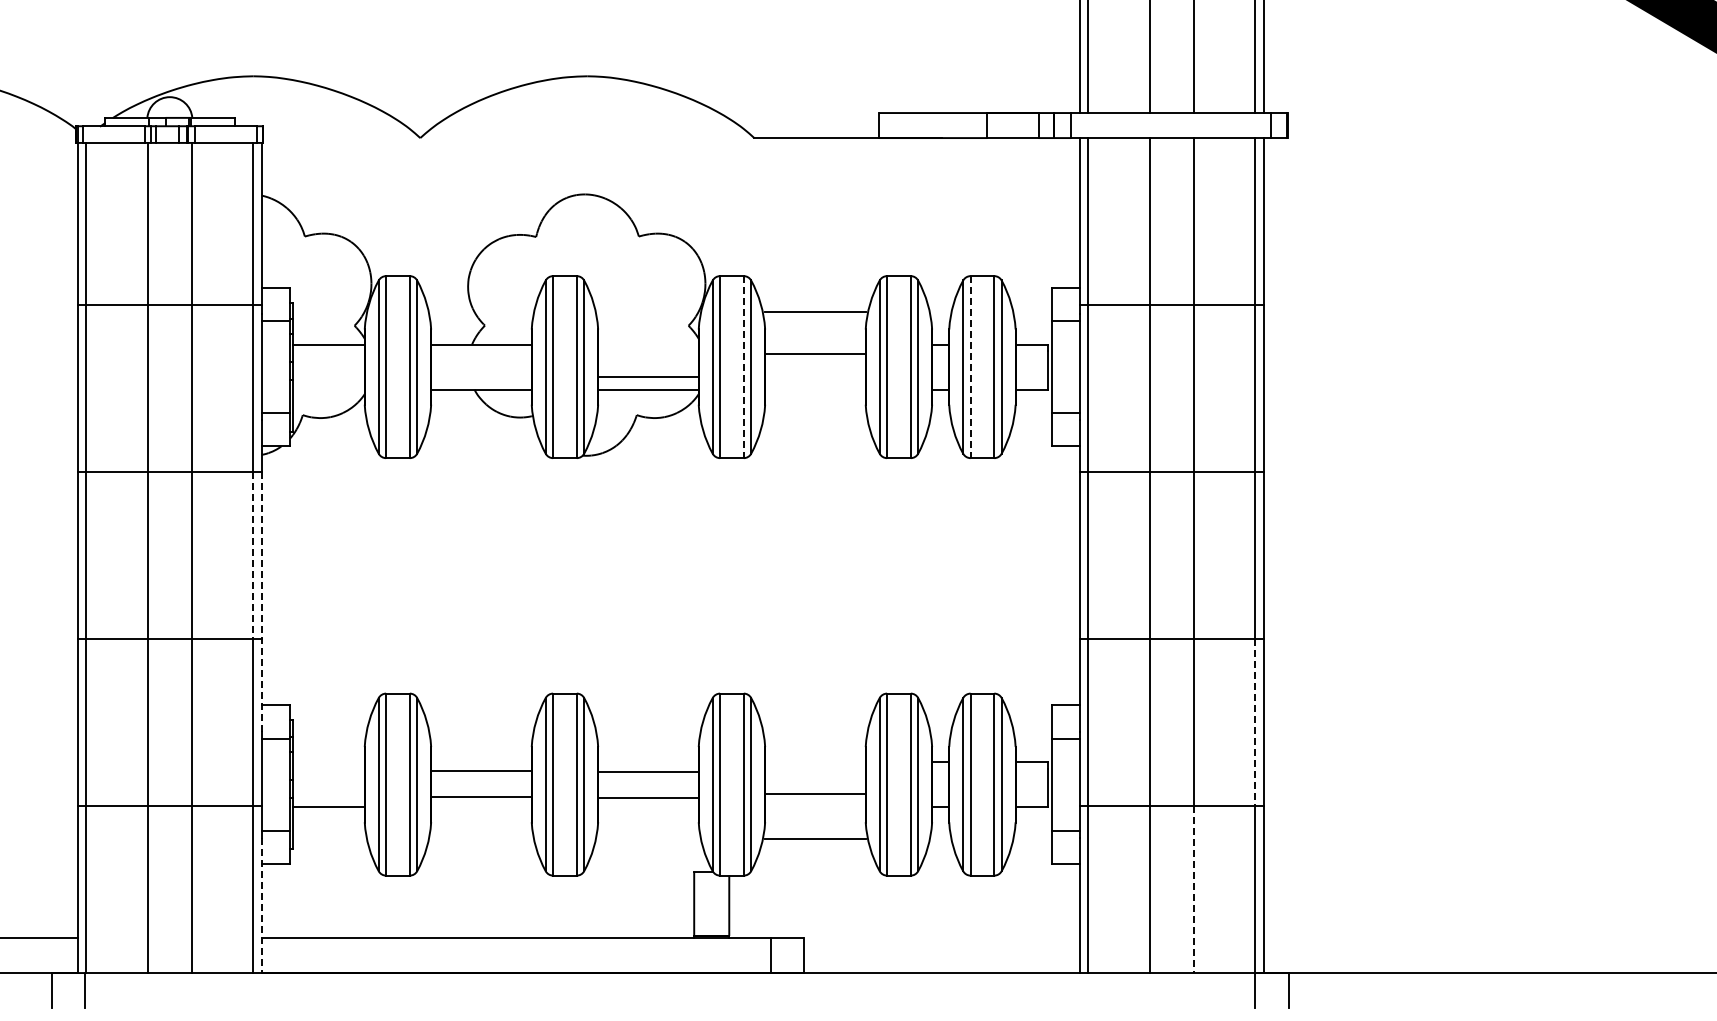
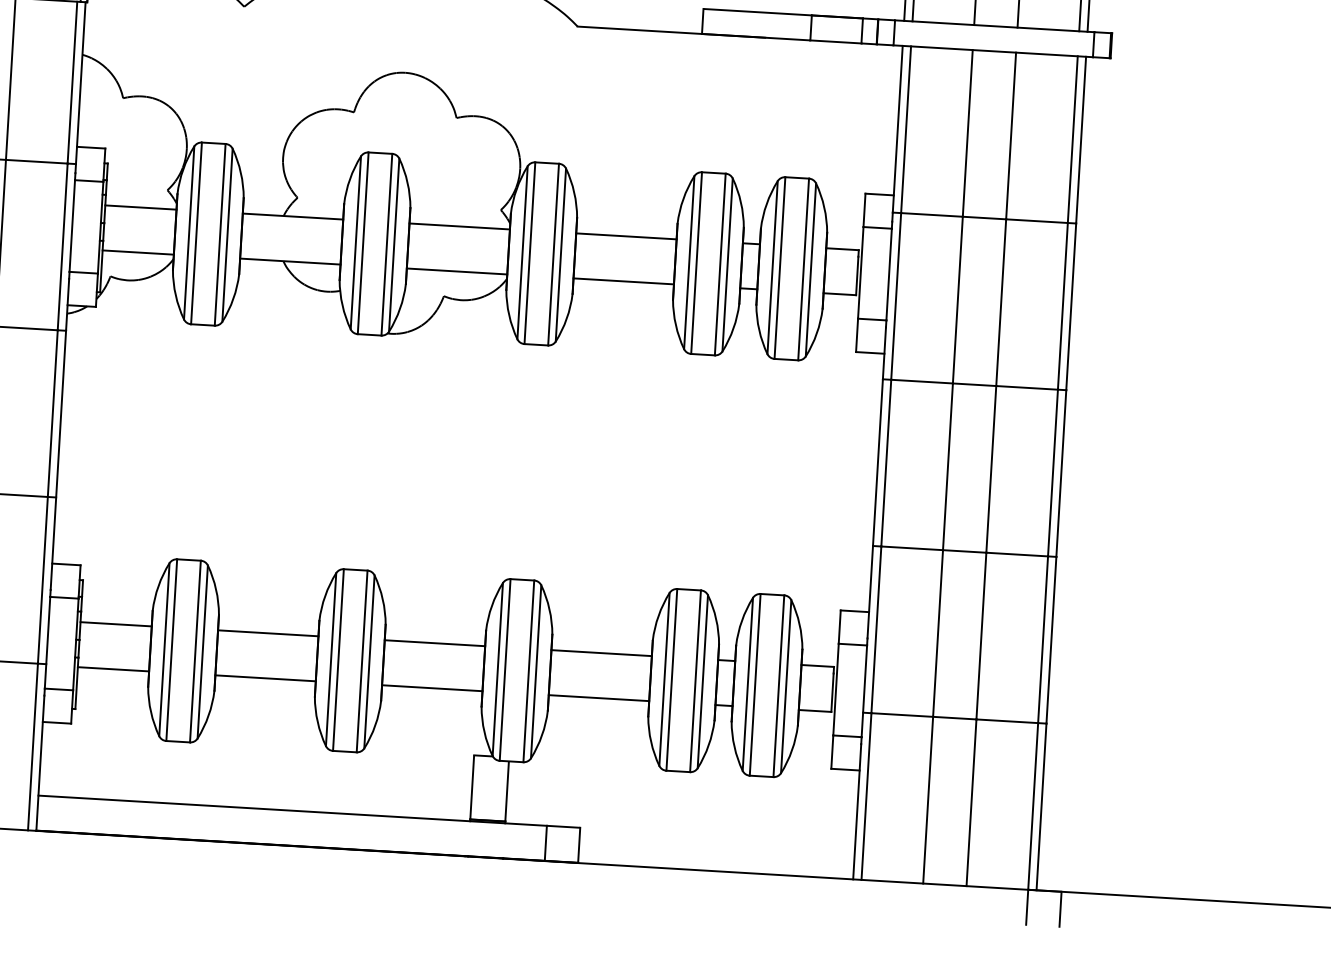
line: (815, 311) -> (626, 236), moved
line: (815, 353) -> (623, 281), moved
line: (743, 367) -> (553, 254), dashed -> solid
line: (970, 367) -> (779, 268), dashed -> solid
line: (648, 376) -> (459, 226), moved
line: (328, 389) -> (137, 252), added
line: (253, 556) -> (52, 414), dashed -> solid
line: (261, 601) -> (58, 459), dashed -> solid
line: (1255, 723) -> (1043, 640), dashed -> solid
line: (328, 762) -> (115, 624), added
line: (481, 771) -> (265, 678), moved
line: (648, 772) -> (432, 688), moved
line: (815, 794) -> (601, 653), moved
line: (481, 797) -> (268, 633), moved
line: (648, 798) -> (434, 643), moved
line: (815, 839) -> (599, 698), moved
line: (1193, 890) -> (971, 803), dashed -> solid
line: (261, 905) -> (40, 763), dashed -> solid

